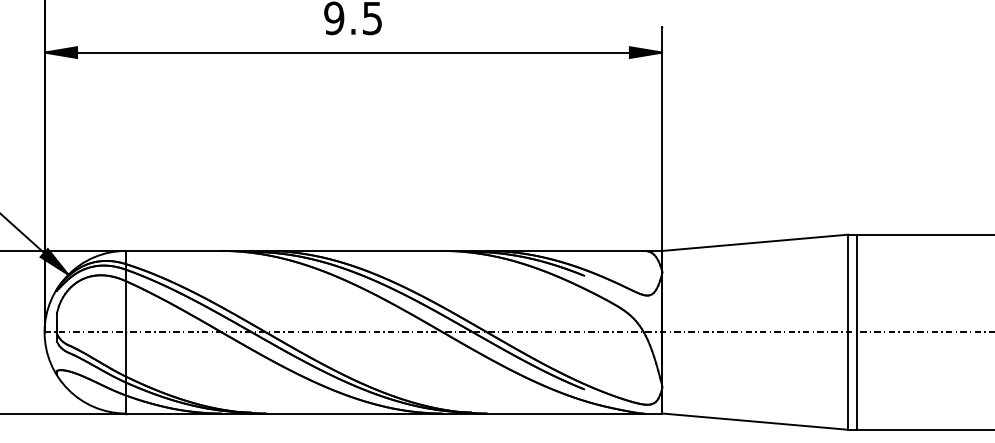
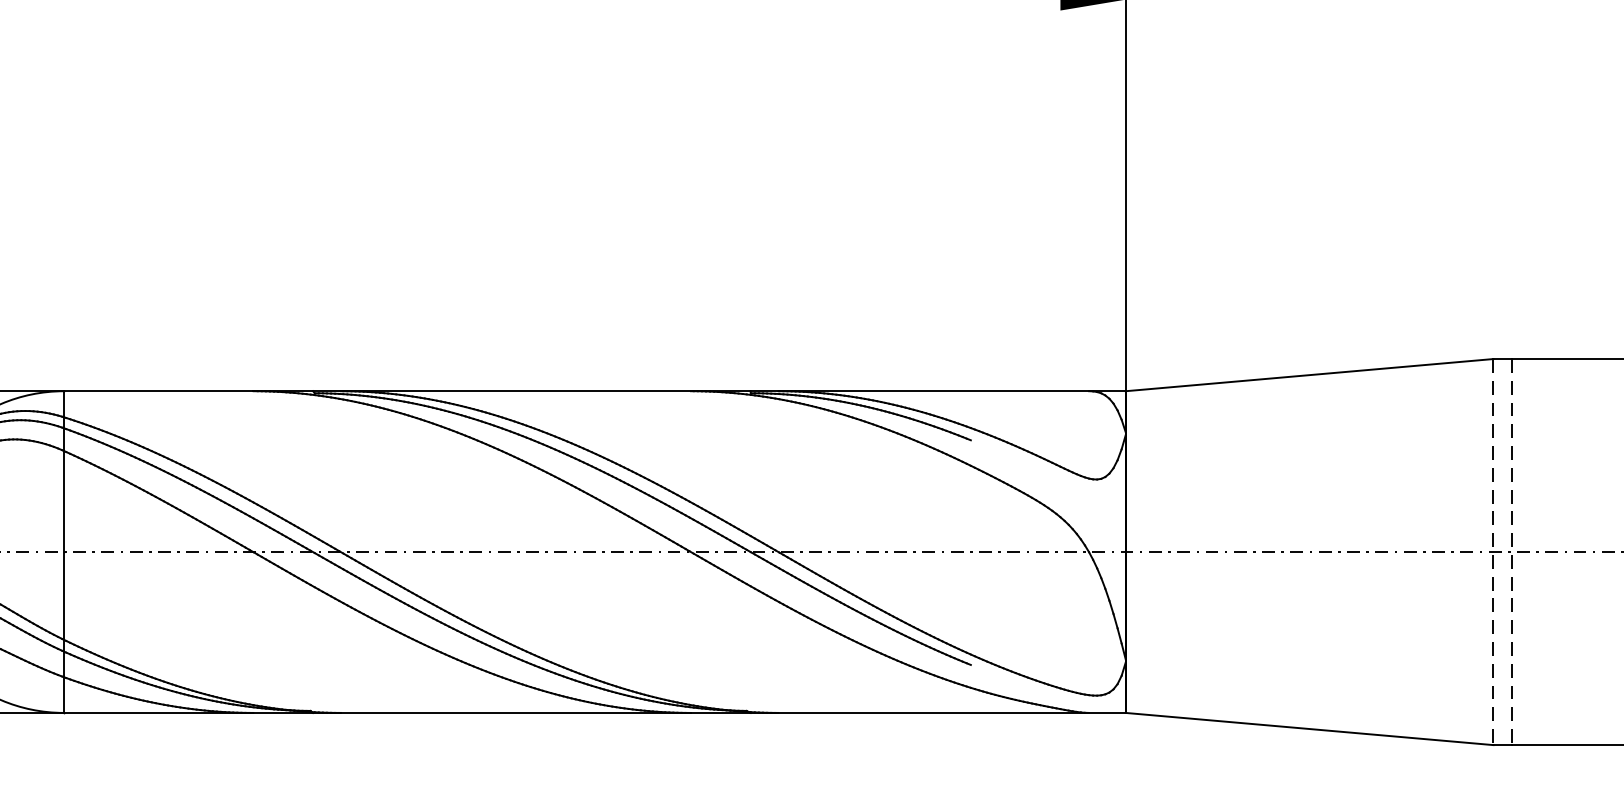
line: (848, 332) -> (1494, 552), solid -> dashed
line: (857, 332) -> (1511, 552), solid -> dashed

